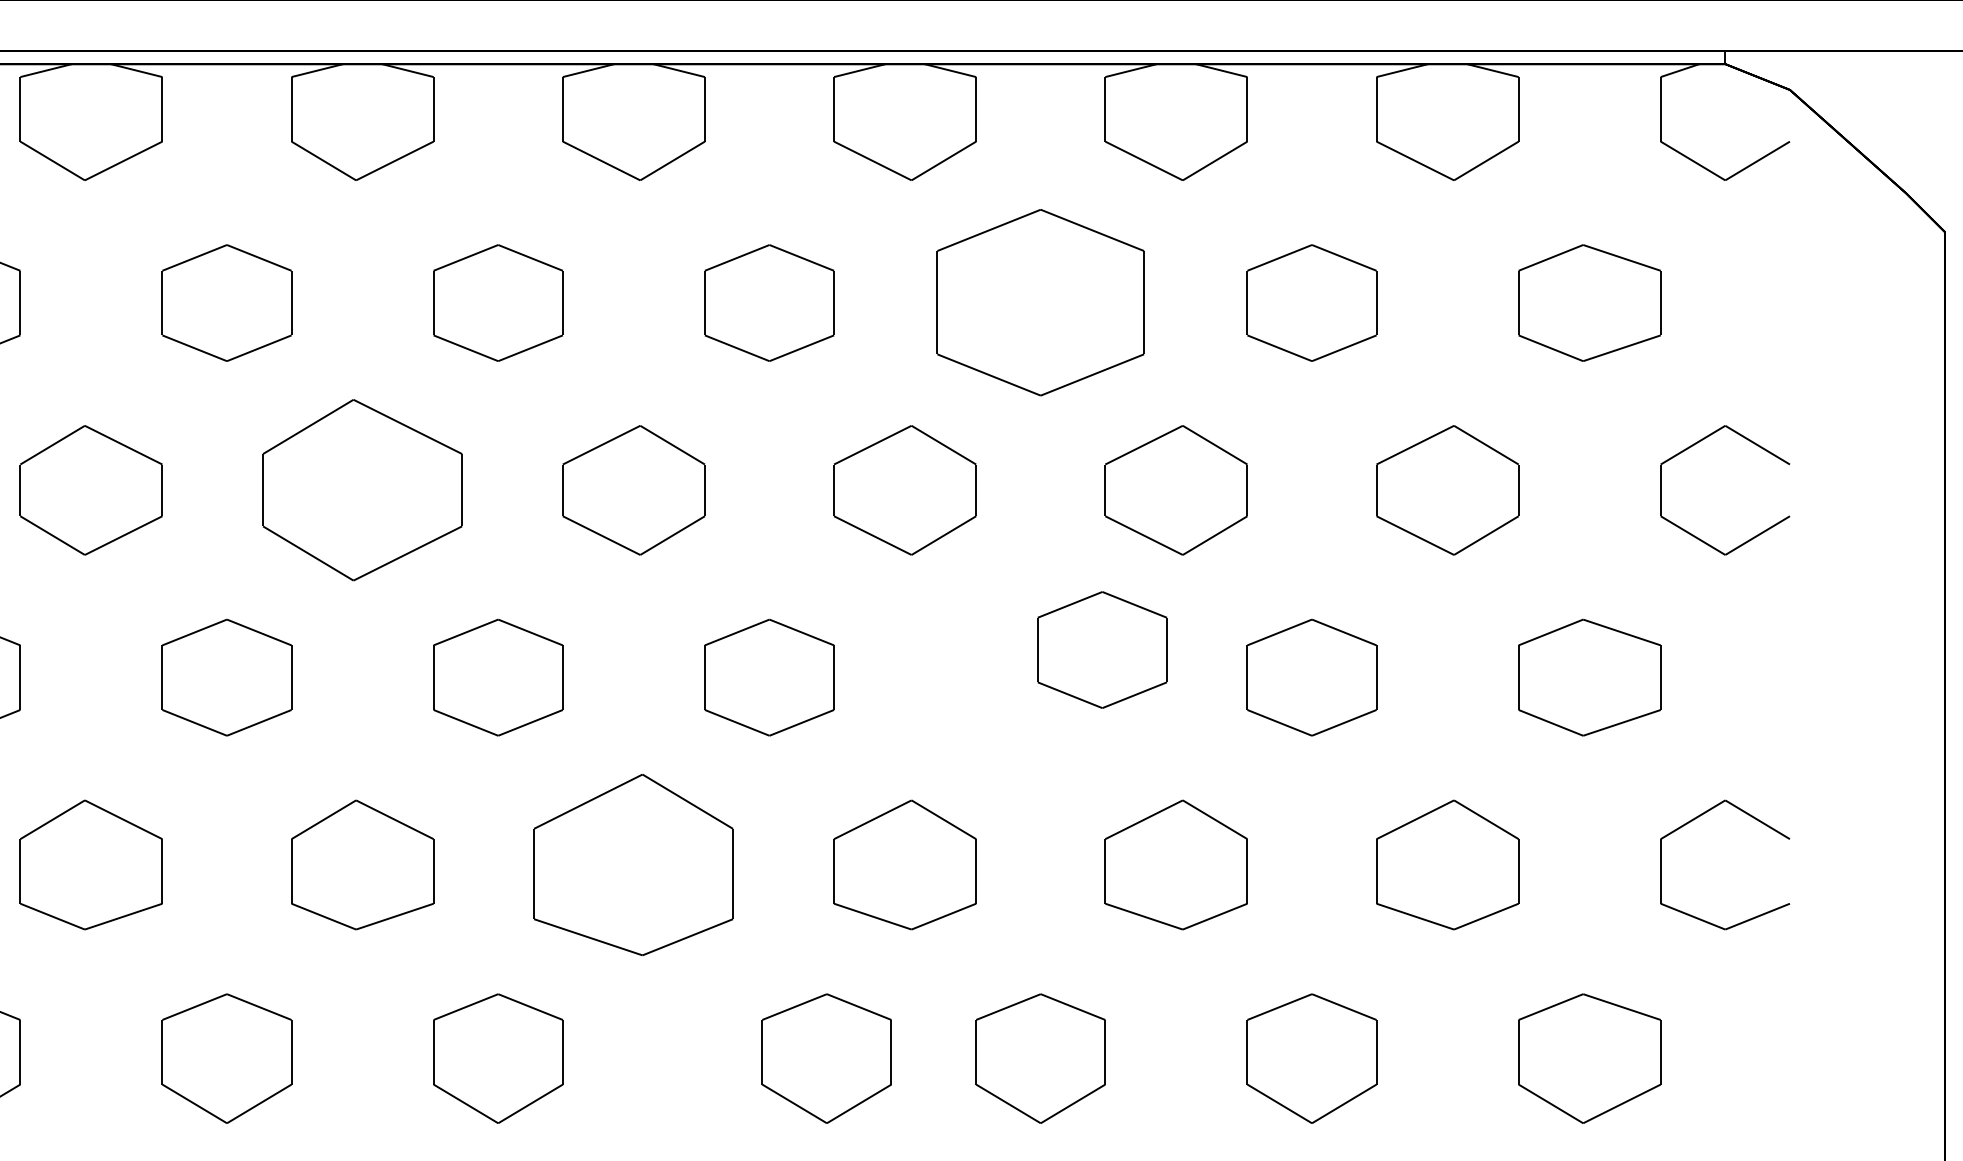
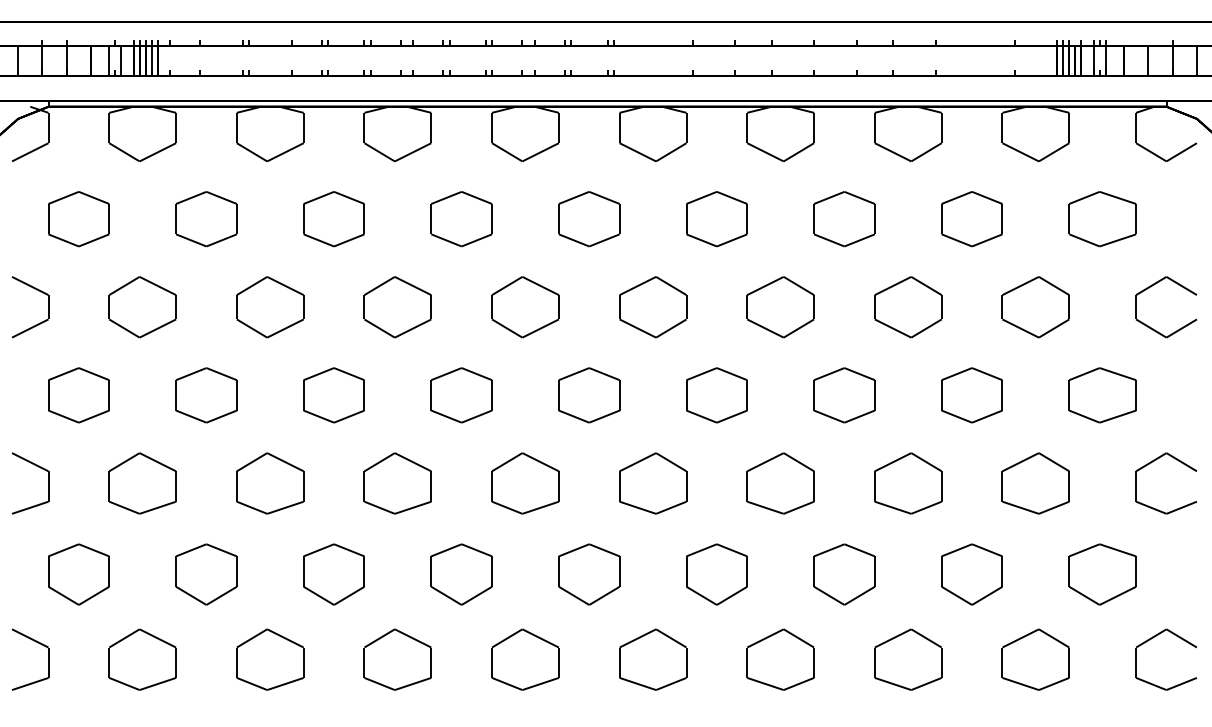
part: (1040, 303) -> (844, 219), size x0.62
part: (362, 490) -> (525, 307), size x0.71
part: (1102, 650) -> (844, 395), moved
part: (634, 865) -> (653, 483), size x0.71
part: (826, 1058) -> (716, 574), moved

